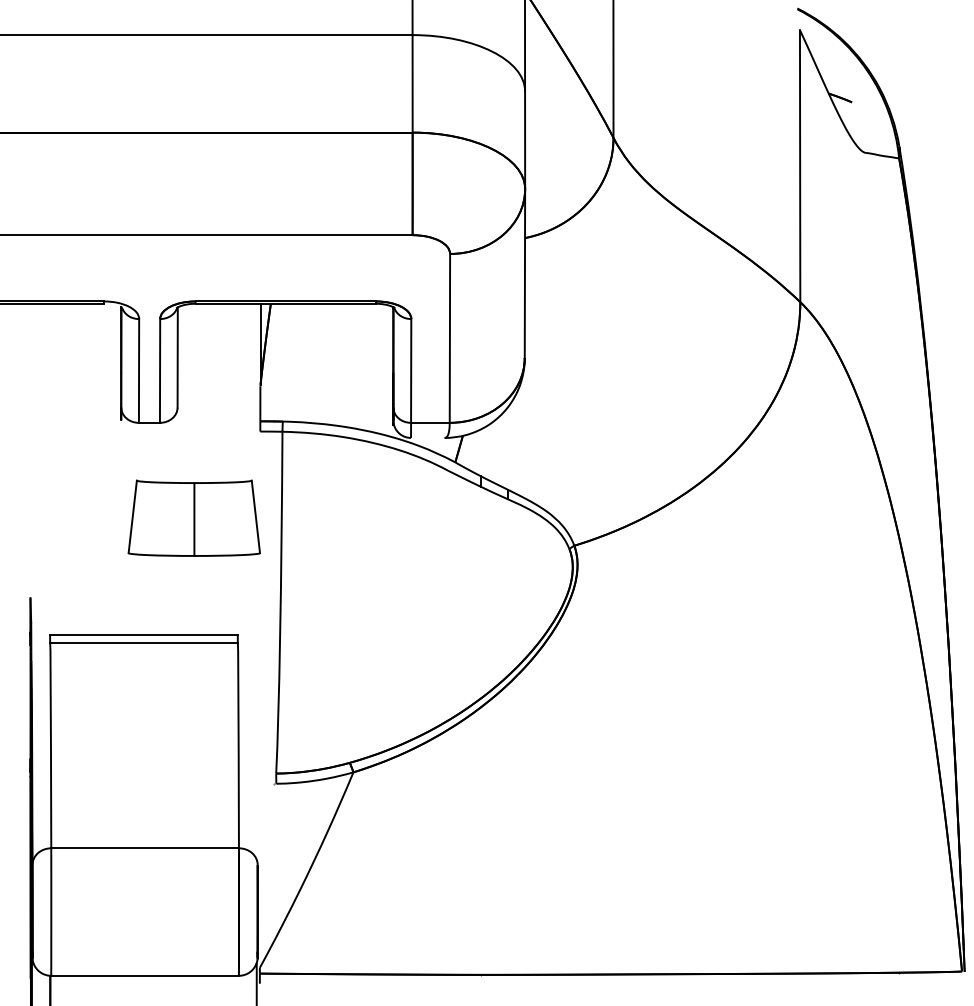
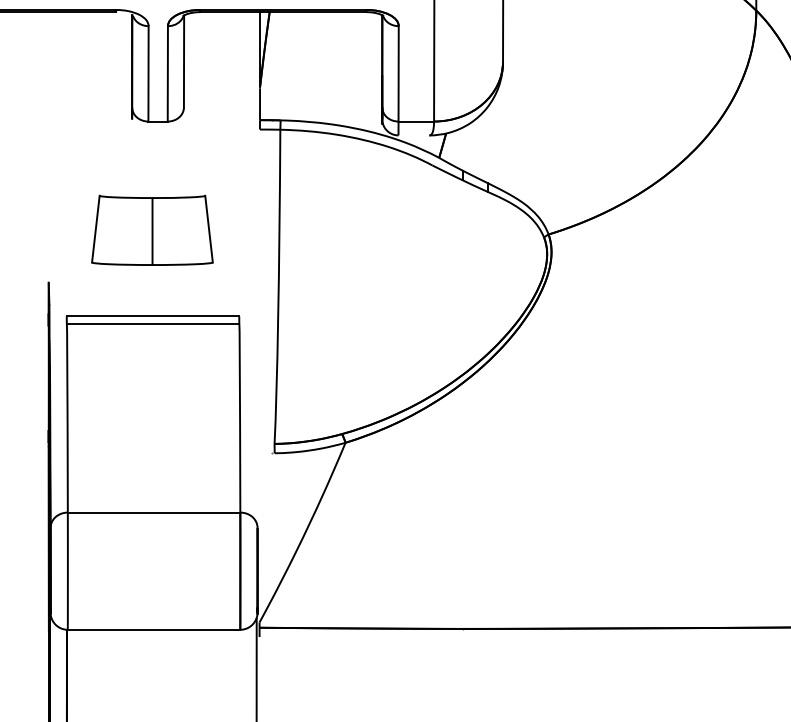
part: (193, 517) -> (151, 229), moved

